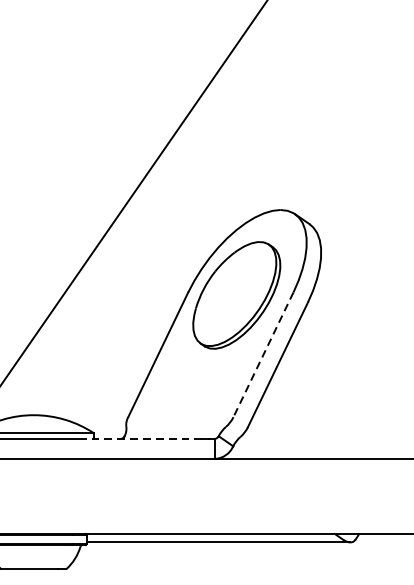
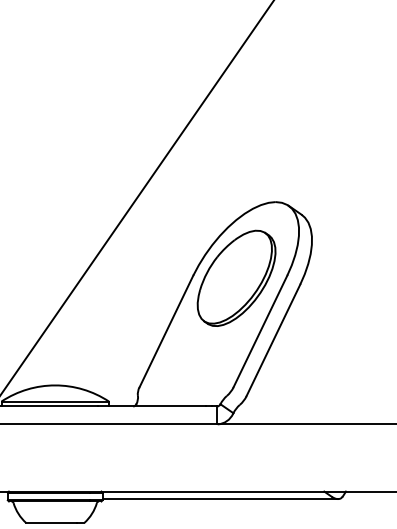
line: (263, 354) -> (260, 331), dashed -> solid
line: (142, 438) -> (152, 406), dashed -> solid

